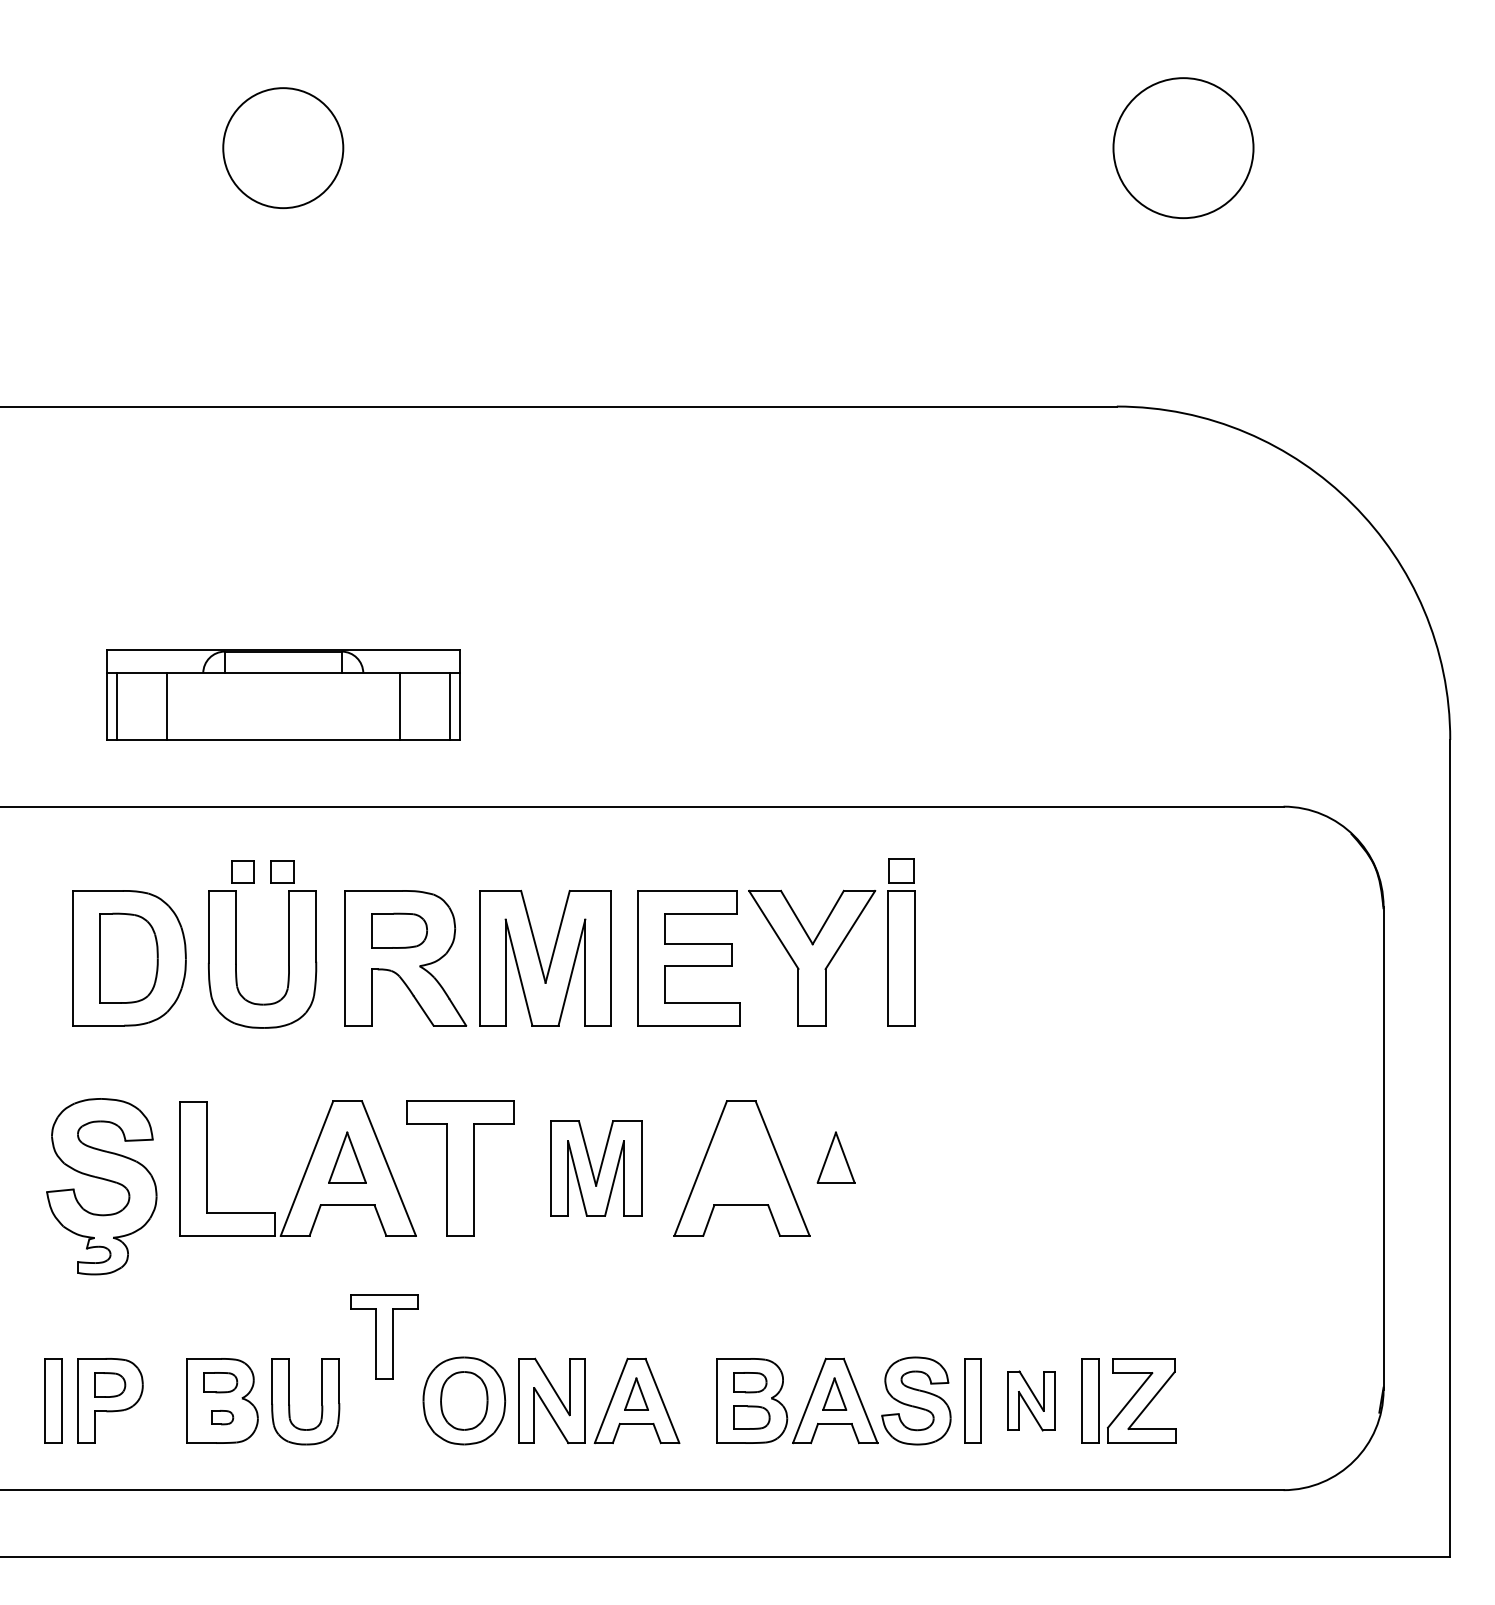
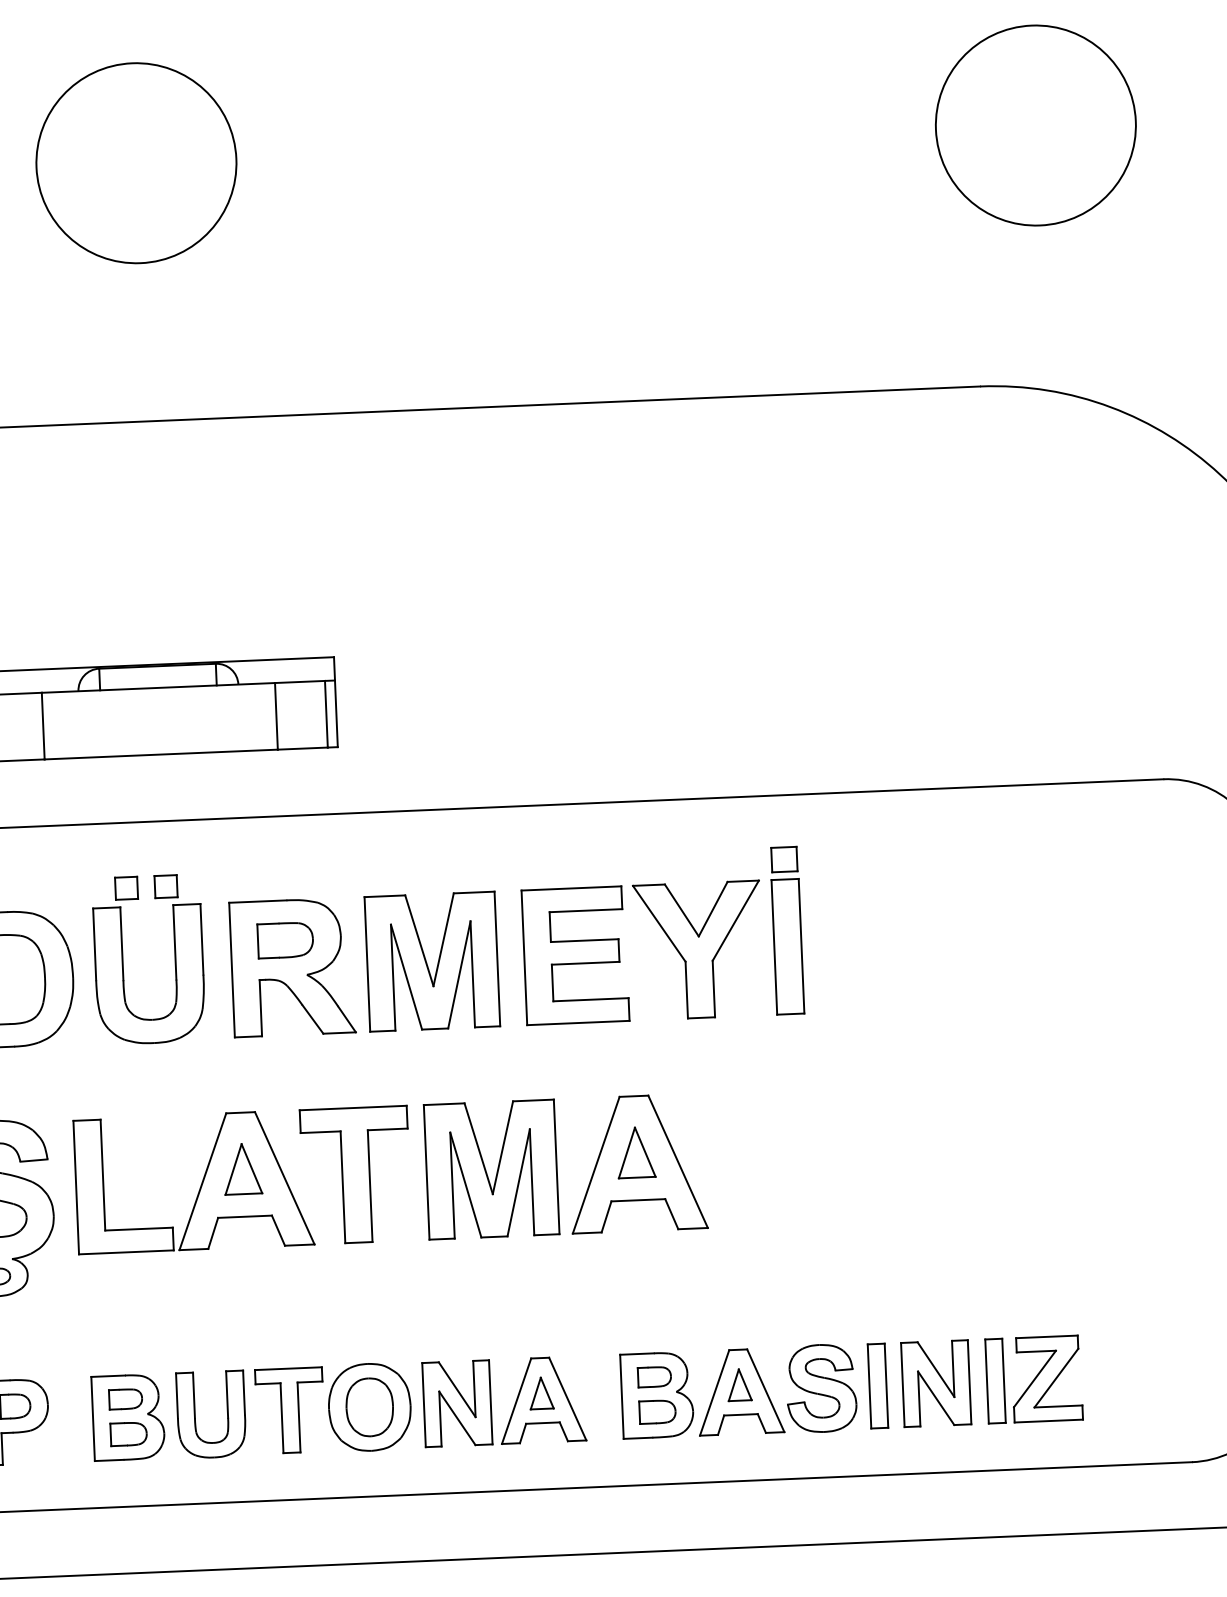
circle: (283, 148) -> (136, 163), size x1.67
circle: (1183, 148) -> (1035, 125), size x1.43
part: (835, 1157) -> (635, 1152), moved
part: (595, 1168) -> (491, 1169), size x1.43
part: (384, 1336) -> (290, 1410), moved
part: (1031, 1400) -> (936, 1383), size x1.43
part: (222, 1417) -> (128, 1434), size x1.67

